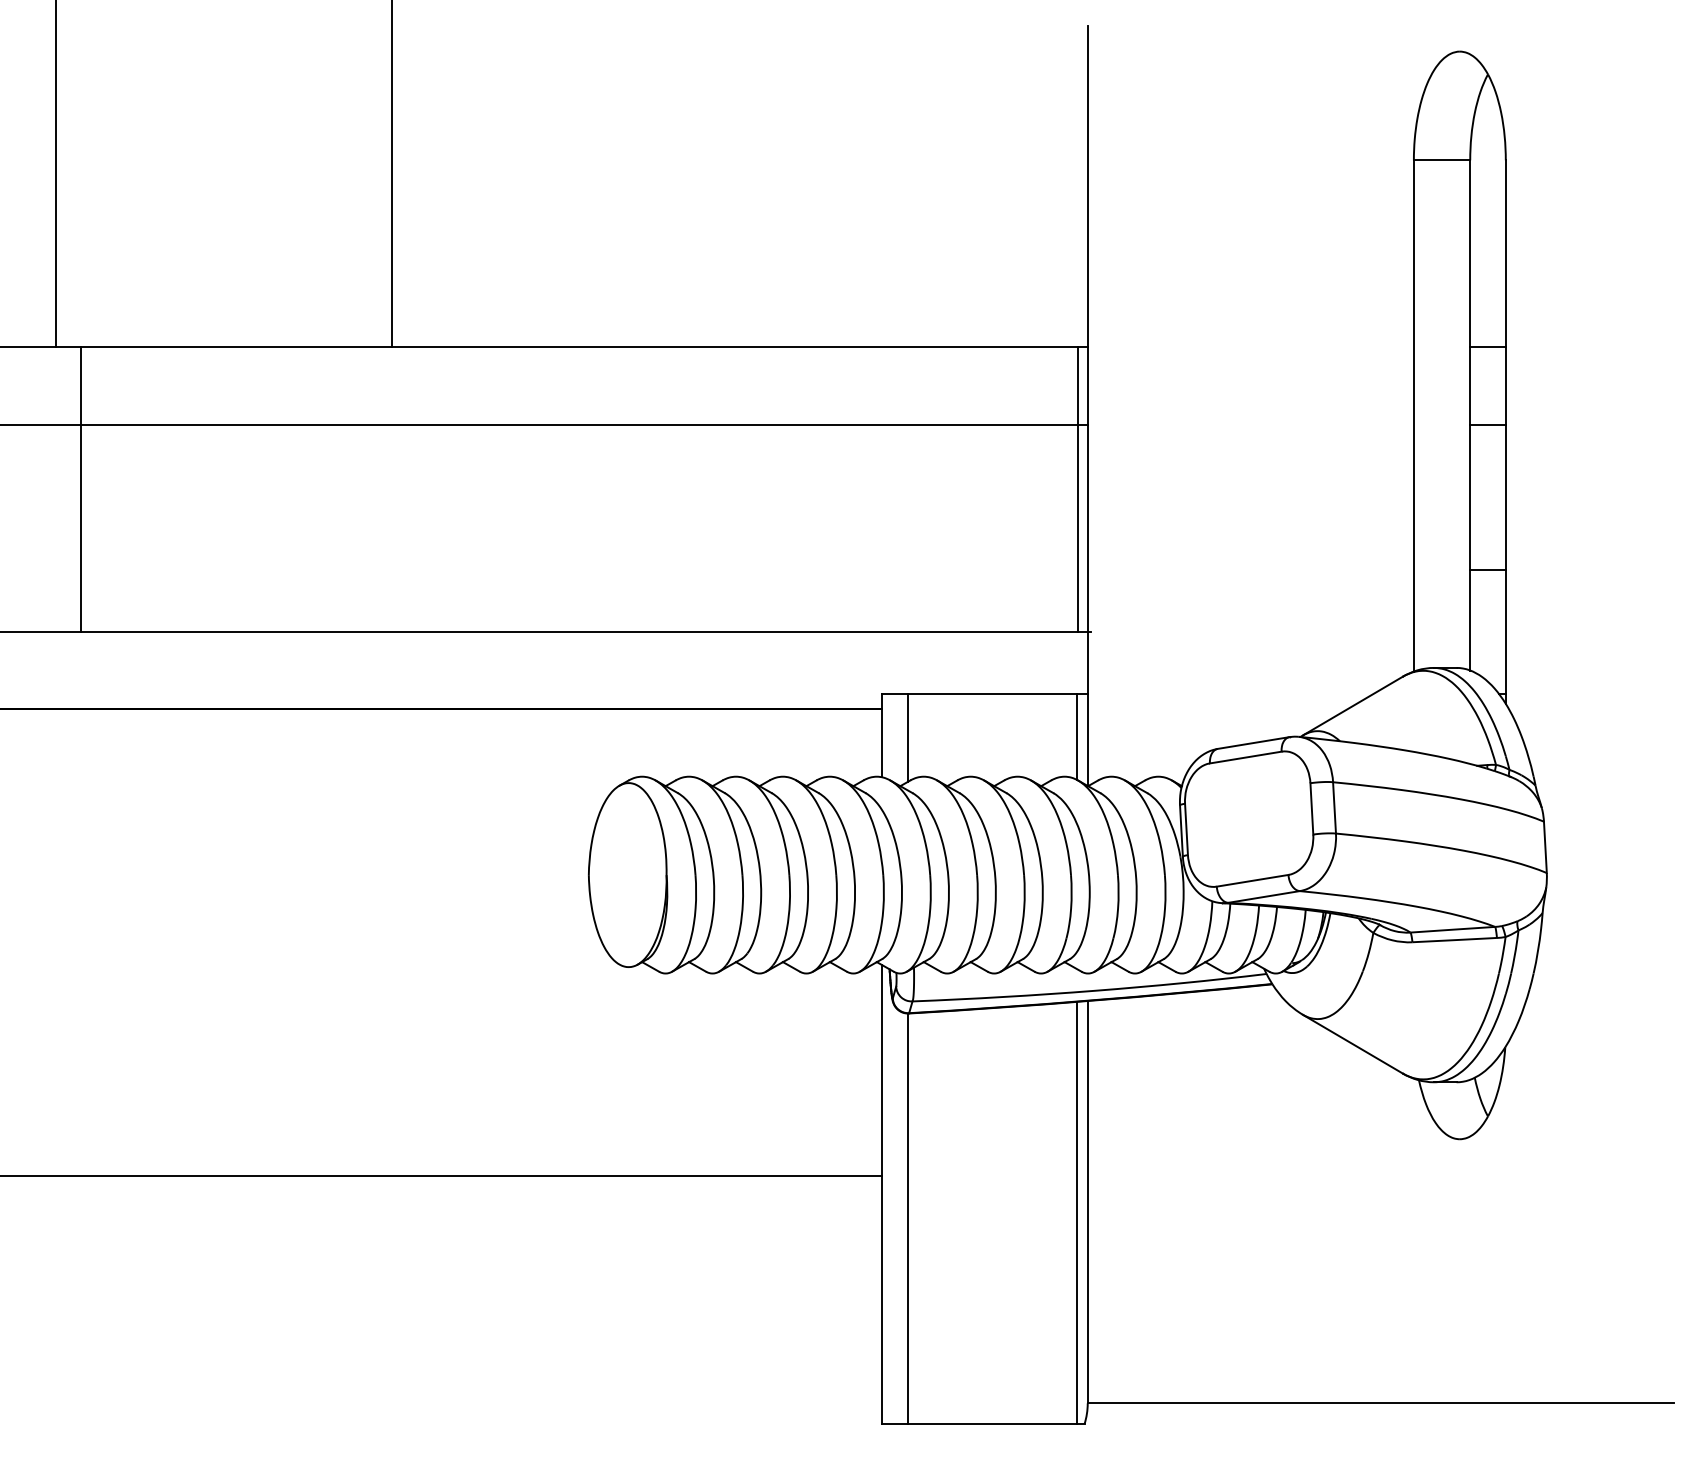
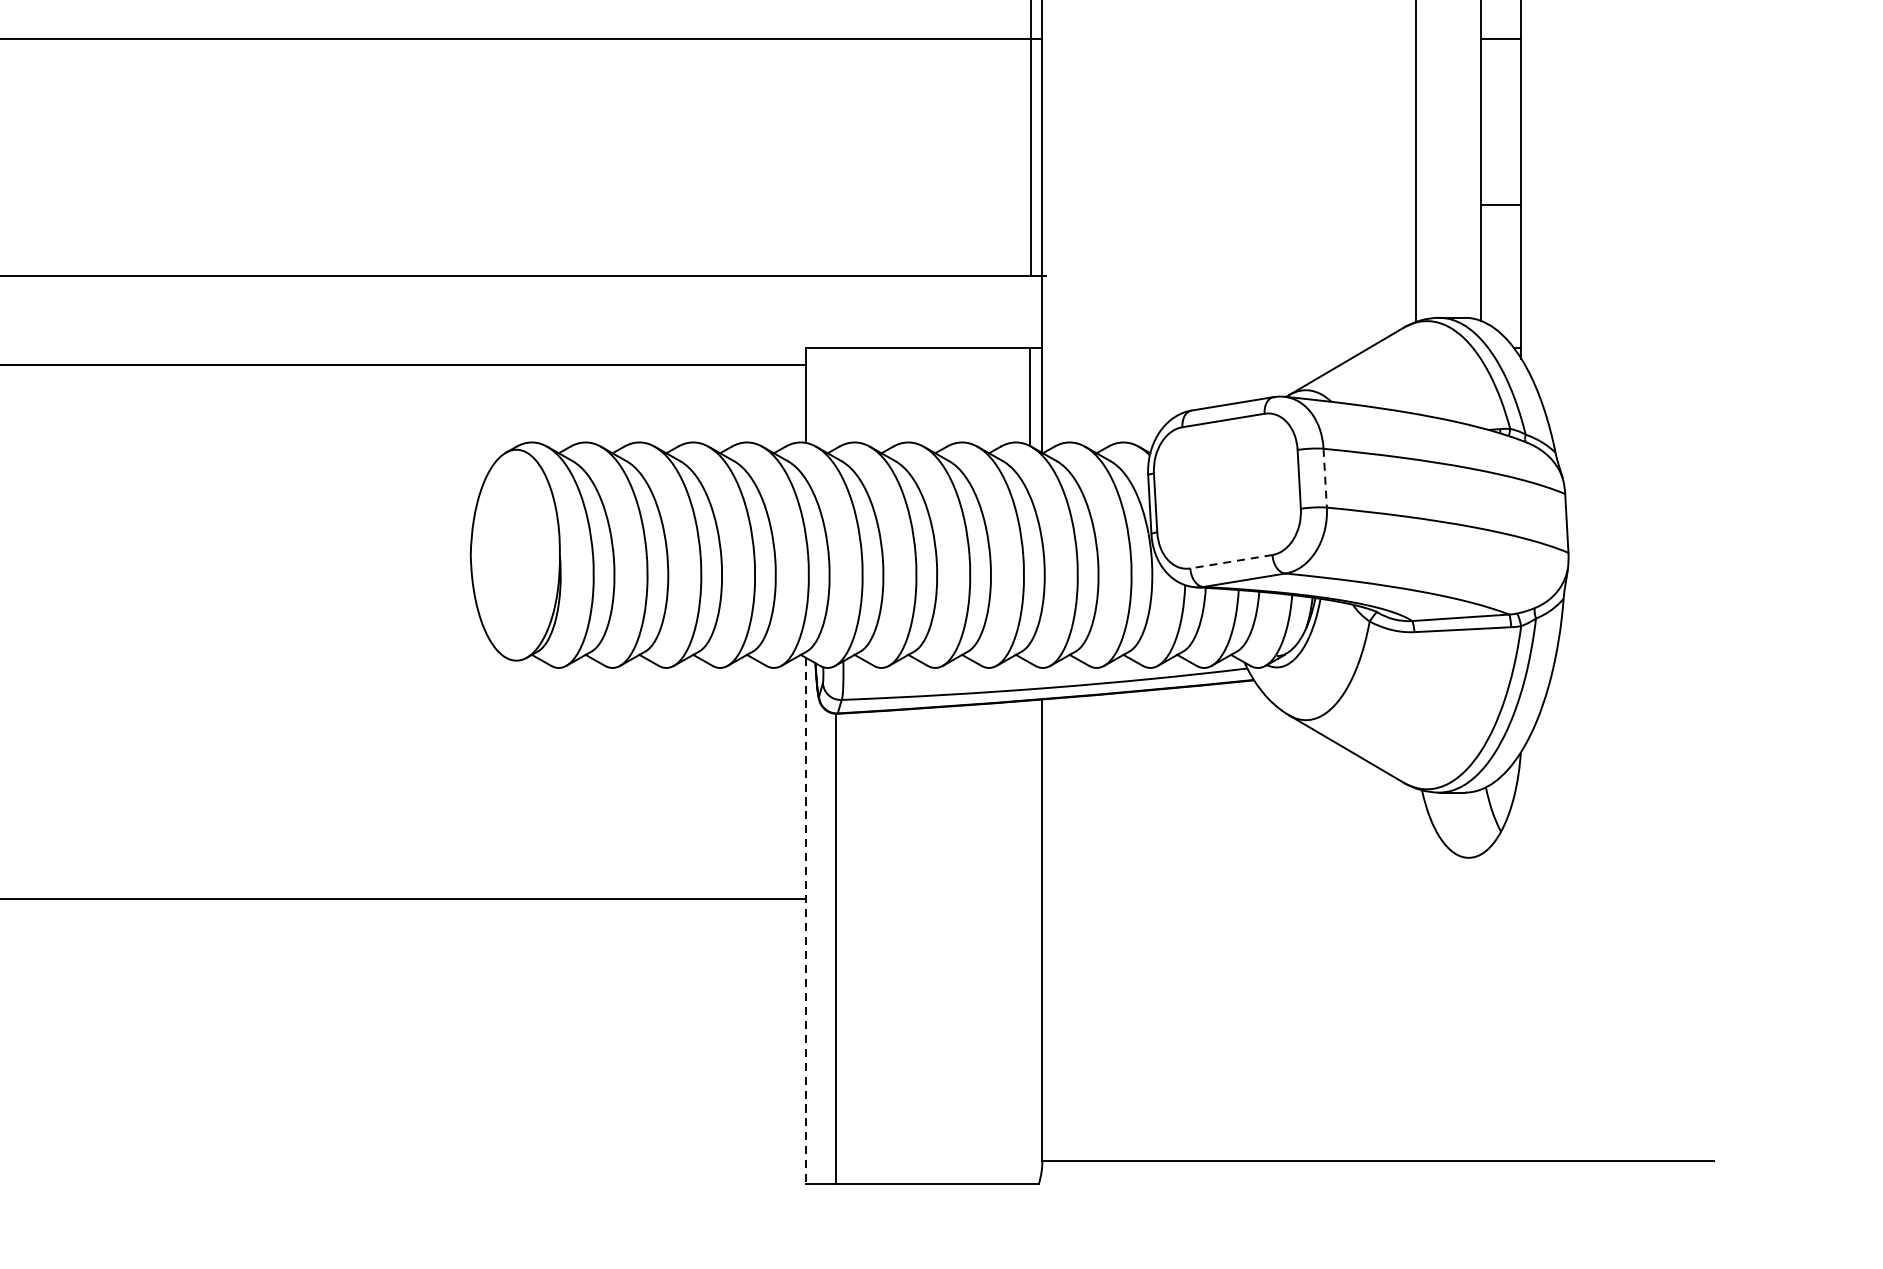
line: (907, 737) -> (835, 397), removed
line: (1334, 807) -> (1325, 477), solid -> dashed
line: (1252, 880) -> (1231, 561), solid -> dashed
line: (881, 1194) -> (806, 921), solid -> dashed
line: (1076, 1212) -> (1029, 941), removed

